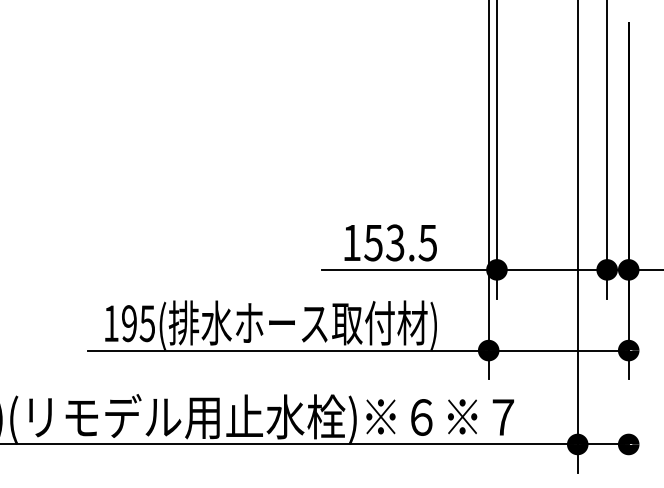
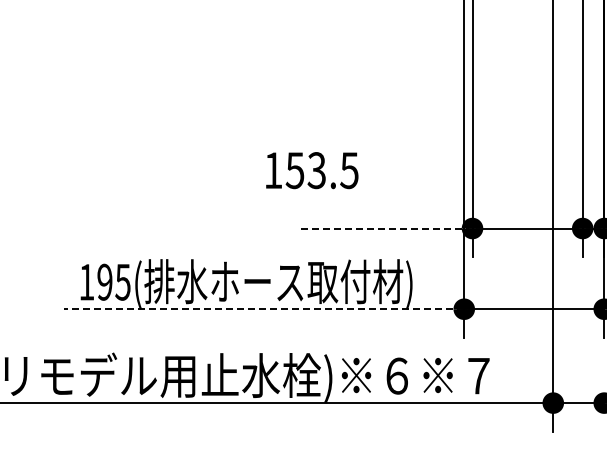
text: (390, 242) -> (312, 170), moved
line: (409, 269) -> (385, 228), solid -> dashed
line: (287, 350) -> (263, 309), solid -> dashed

